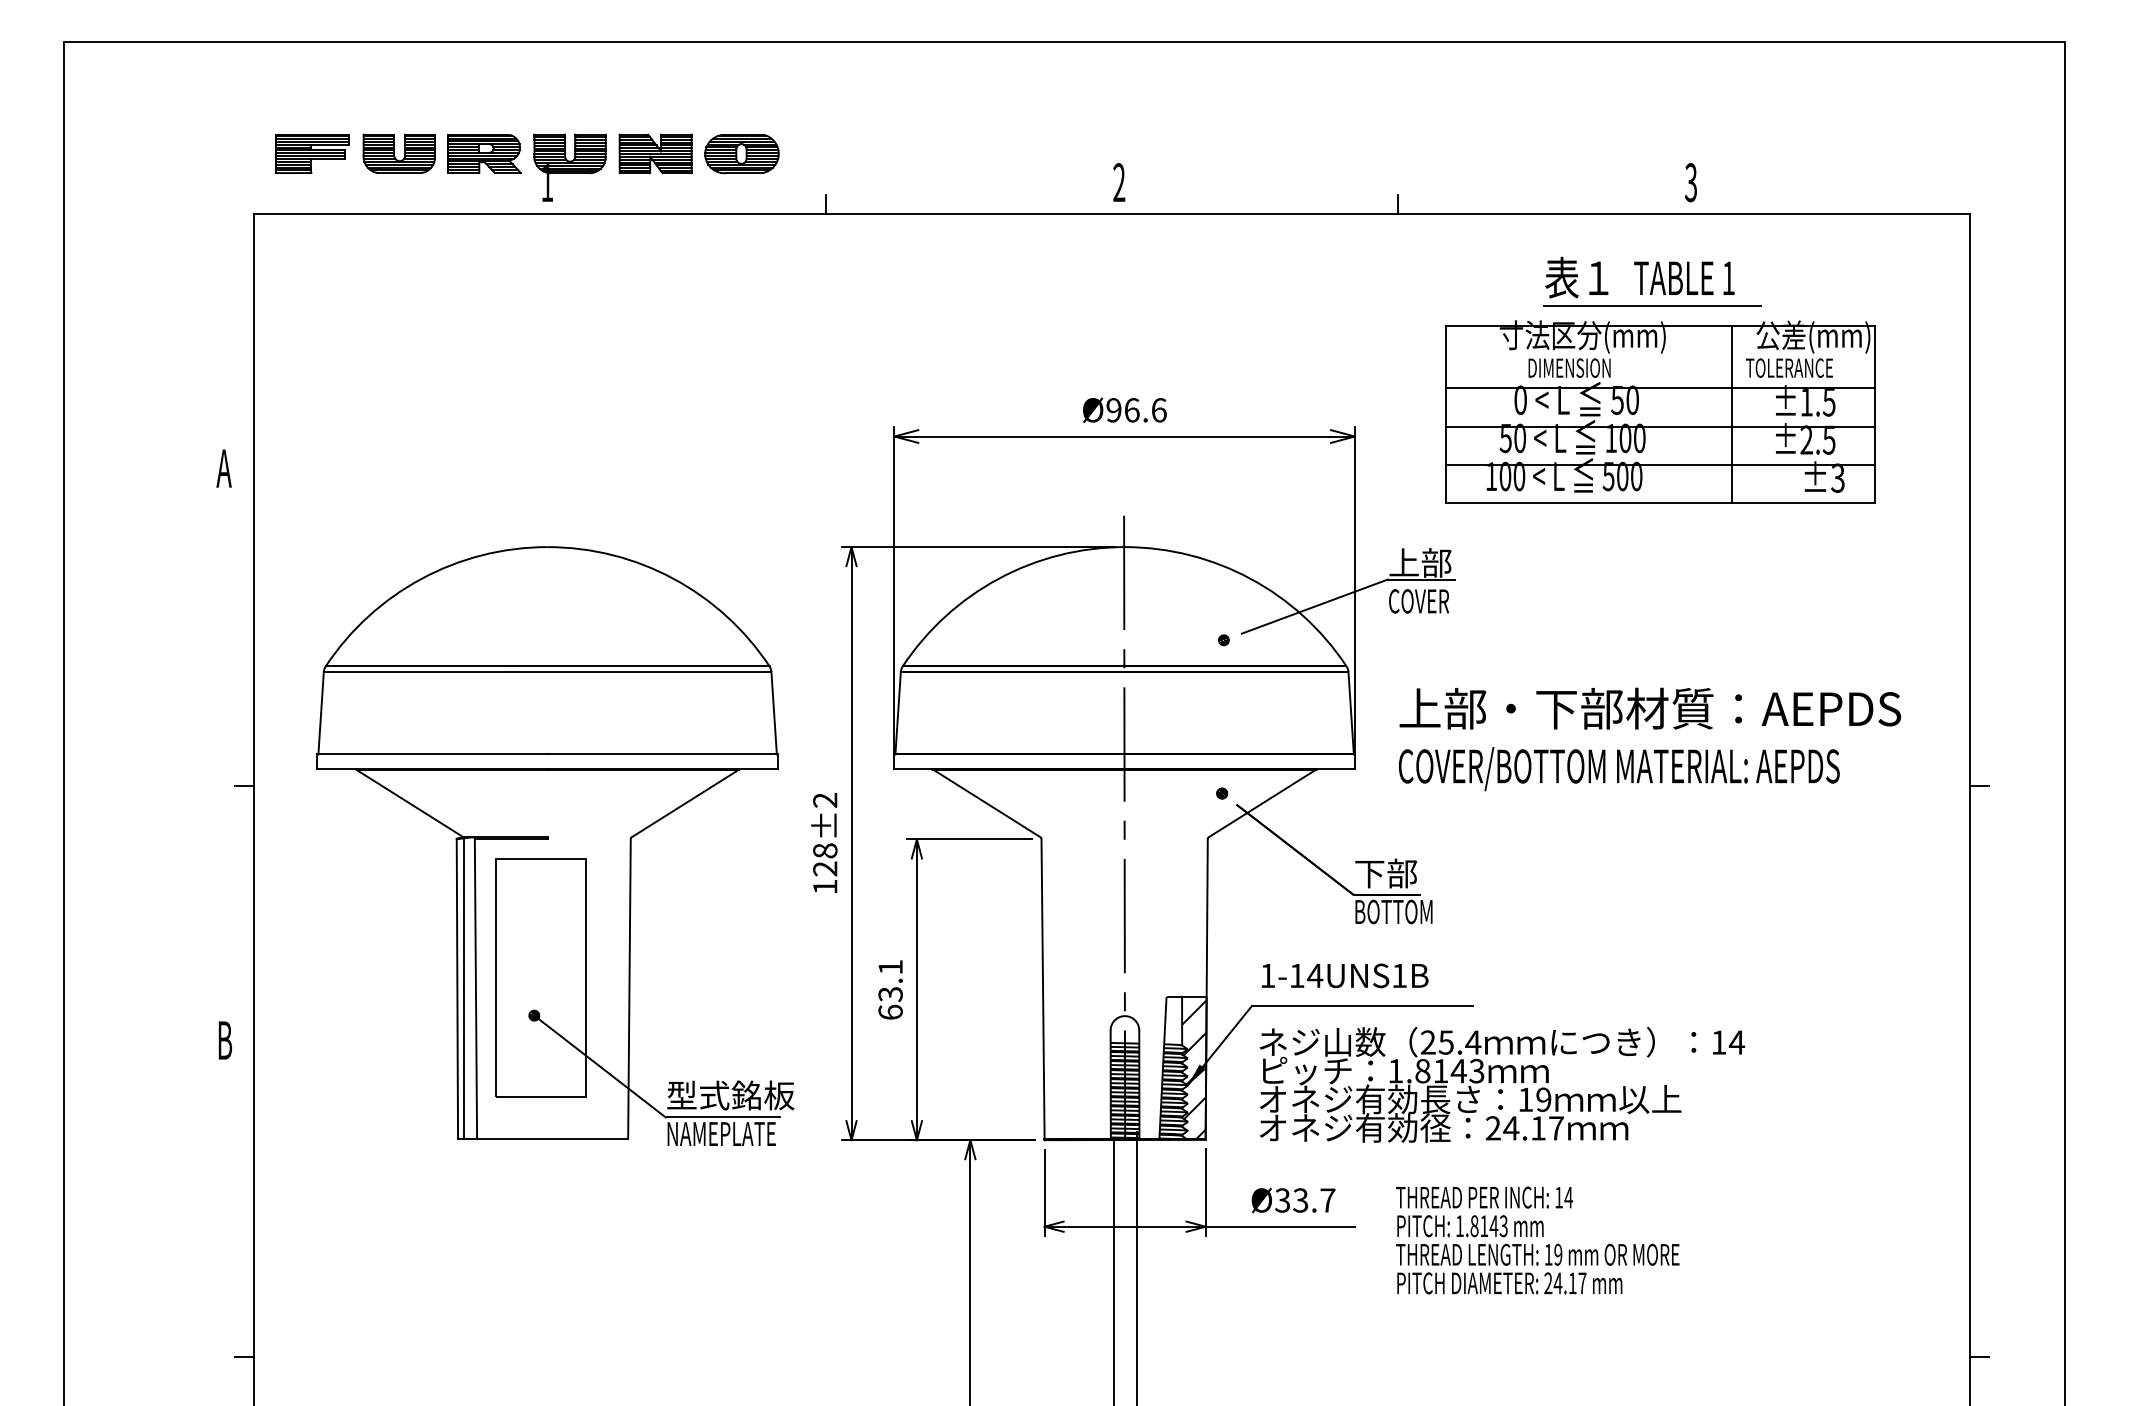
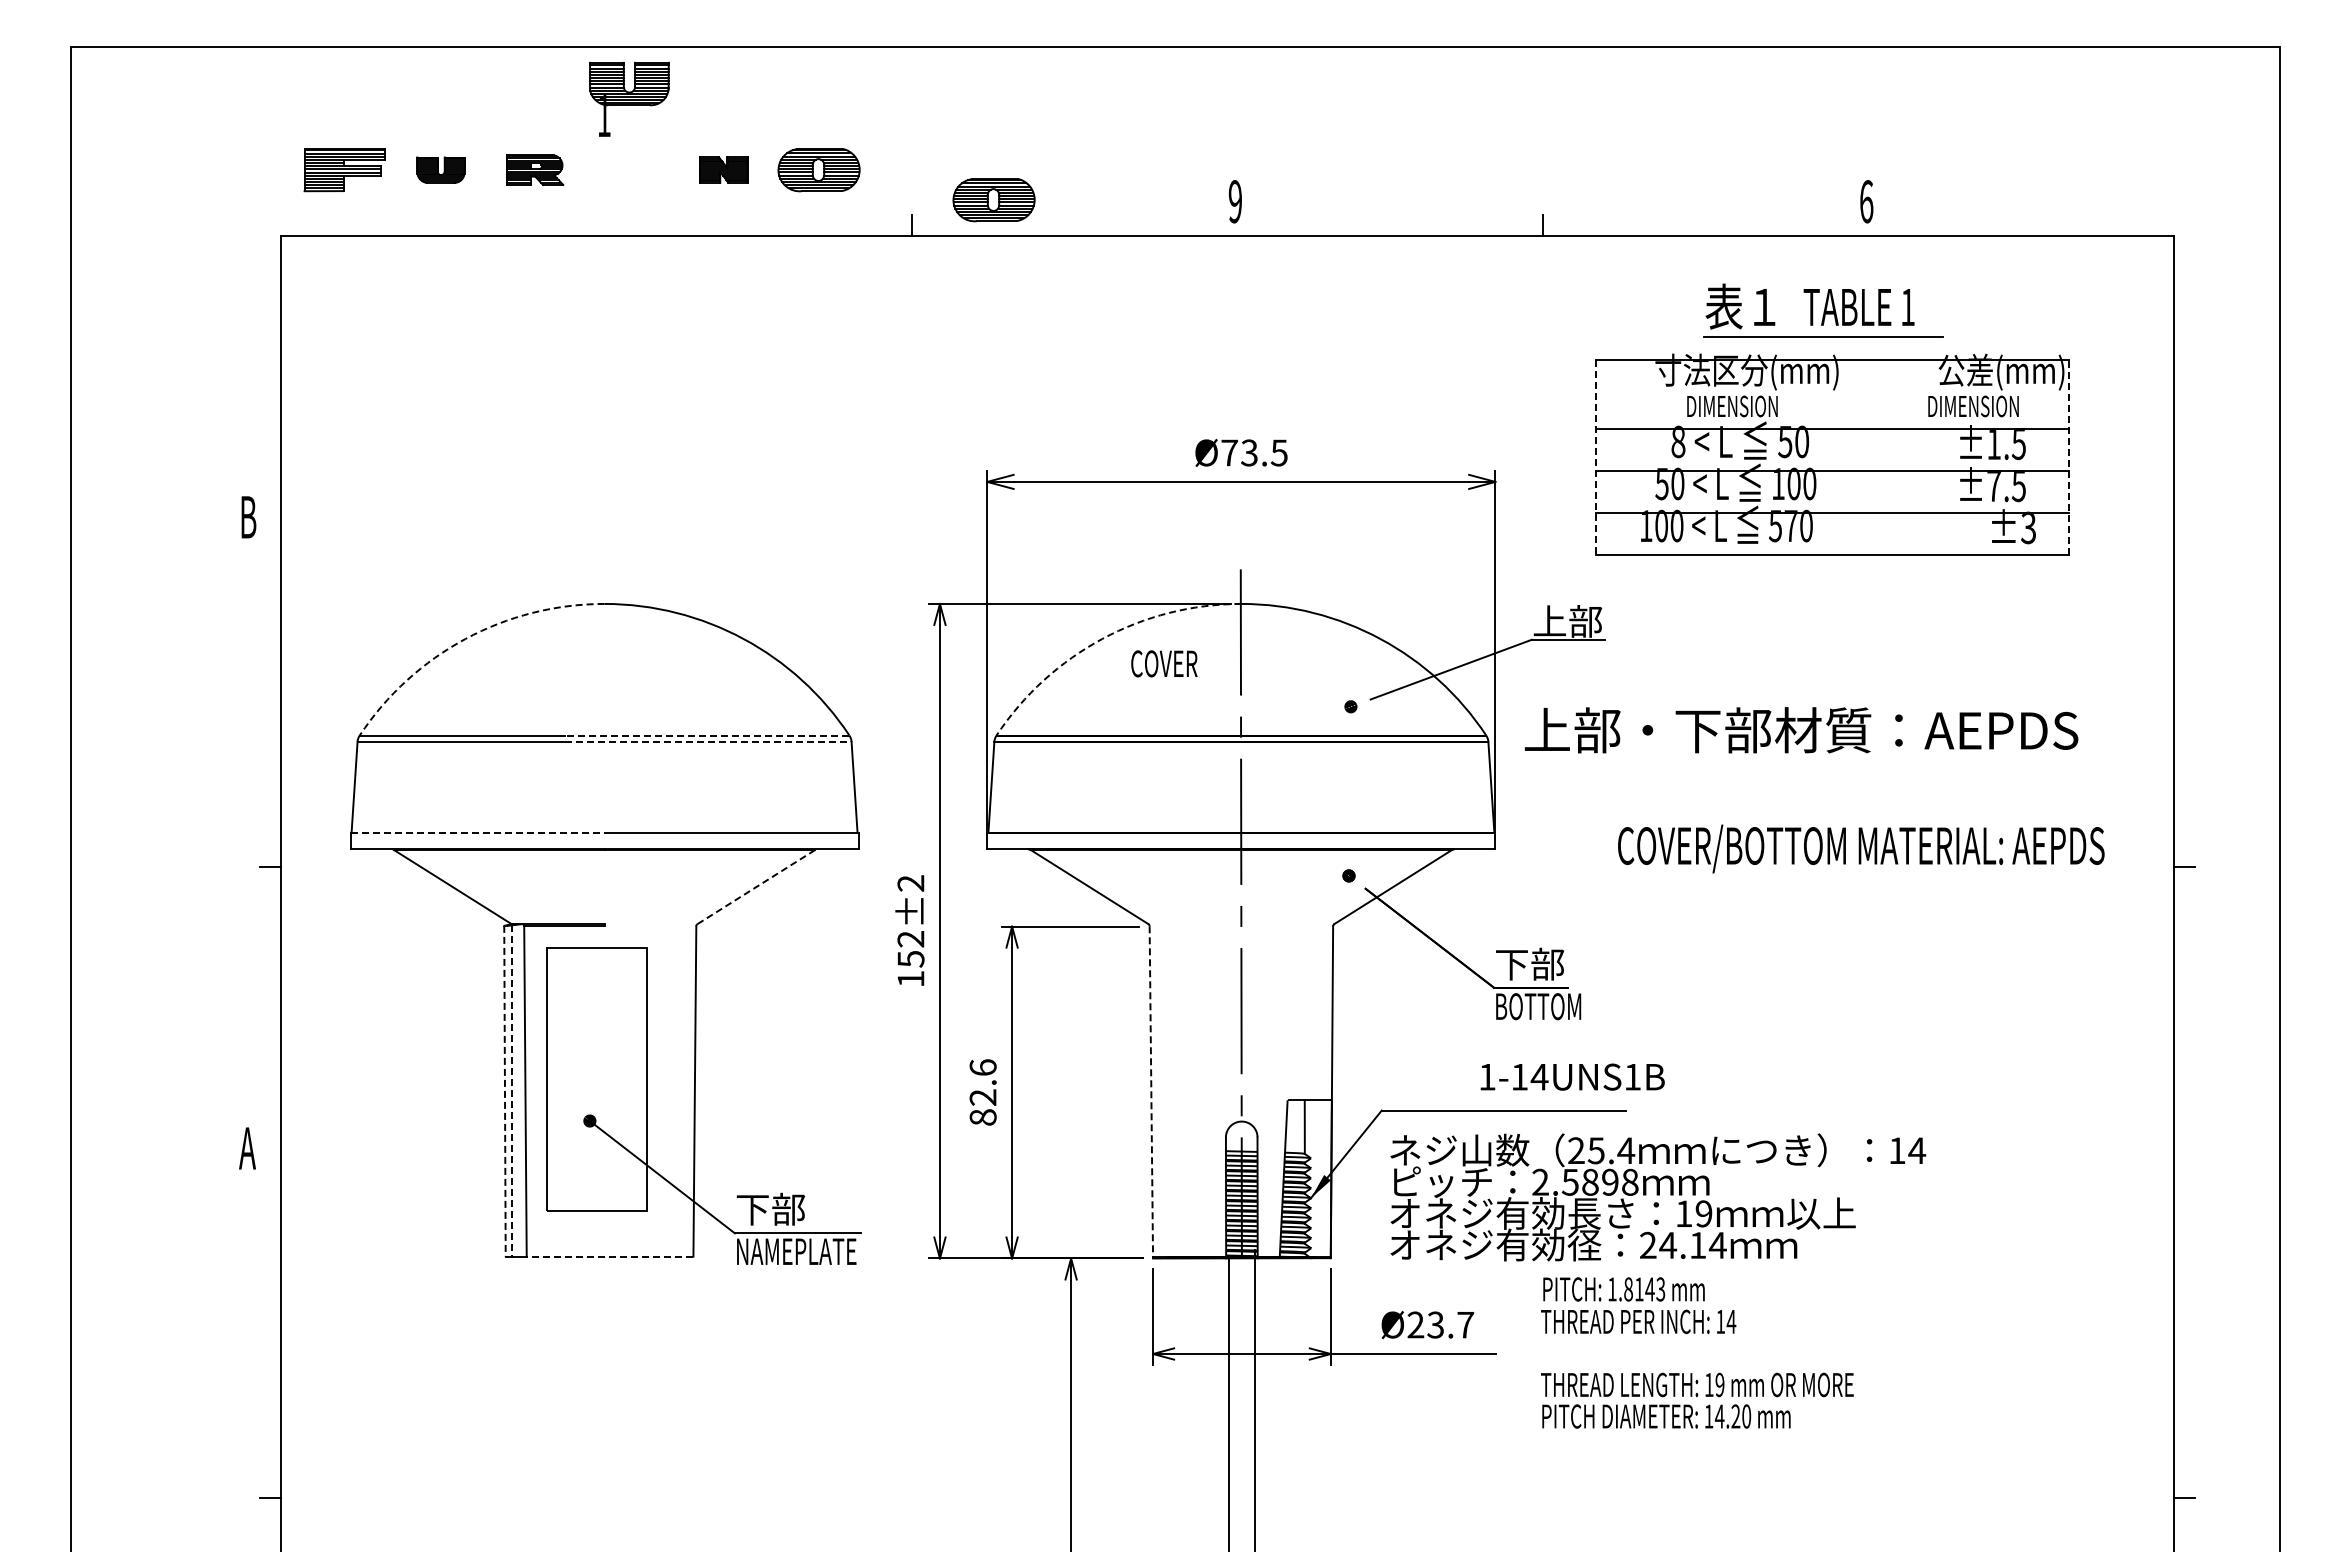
part: (655, 153) -> (723, 169), size x0.6
part: (398, 154) -> (440, 170), size x0.6
part: (485, 154) -> (535, 170), size x0.7
part: (570, 167) -> (629, 99), moved
part: (900, 181) -> (993, 200), added
text: (1118, 182) -> (1234, 201), 2 -> 9
text: (1691, 182) -> (1866, 201), 3 -> 6
text: (1789, 368) -> (1975, 406), TOLERANCE -> DIMENSION
text: (1520, 399) -> (1678, 441), 0 -> 8
text: (1136, 409) -> (1254, 452), Ø96.6 -> Ø73.5
line: (1731, 414) -> (1911, 457), removed
line: (1875, 414) -> (2069, 457), solid -> dashed
line: (1445, 415) -> (1595, 458), solid -> dashed
text: (1806, 439) -> (1993, 485), ±2.5 -> ±7.5
text: (224, 468) -> (247, 517), A -> B
text: (1622, 476) -> (1790, 525), 500 -> 570
arc: (421, 578) -> (465, 638), solid -> dashed
arc: (998, 578) -> (1102, 638), solid -> dashed
text: (1419, 601) -> (1164, 663), moved
line: (639, 666) -> (706, 735), solid -> dashed
line: (641, 671) -> (708, 741), solid -> dashed
text: (1650, 708) -> (1801, 730), moved
line: (433, 754) -> (478, 832), solid -> dashed
text: (1619, 768) -> (1861, 848), moved
line: (685, 804) -> (756, 887), solid -> dashed
text: (824, 859) -> (910, 948), 128±2 -> 152±2
text: (1344, 975) -> (1572, 1076), moved
line: (456, 988) -> (504, 1091), solid -> dashed
line: (464, 988) -> (512, 1091), solid -> dashed
text: (890, 989) -> (982, 1092), 63.1 -> 82.6
line: (1043, 989) -> (1151, 1092), solid -> dashed
text: (224, 1040) -> (247, 1148), B -> A
hatch: (1193, 1070) -> (1317, 1181), removed
text: (1436, 1070) -> (1585, 1181), 1.8143 -> 2.5898
text: (730, 1094) -> (806, 1208), 型式銘板 -> 下部
text: (1556, 1128) -> (1717, 1245), 24.17 -> 24.14
line: (552, 1138) -> (609, 1256), solid -> dashed
text: (1282, 1200) -> (1415, 1325), Ø33.7 -> Ø23.7
text: (1469, 1226) -> (1623, 1289), moved
text: (1565, 1283) -> (1727, 1416), 24.17 -> 14.20

